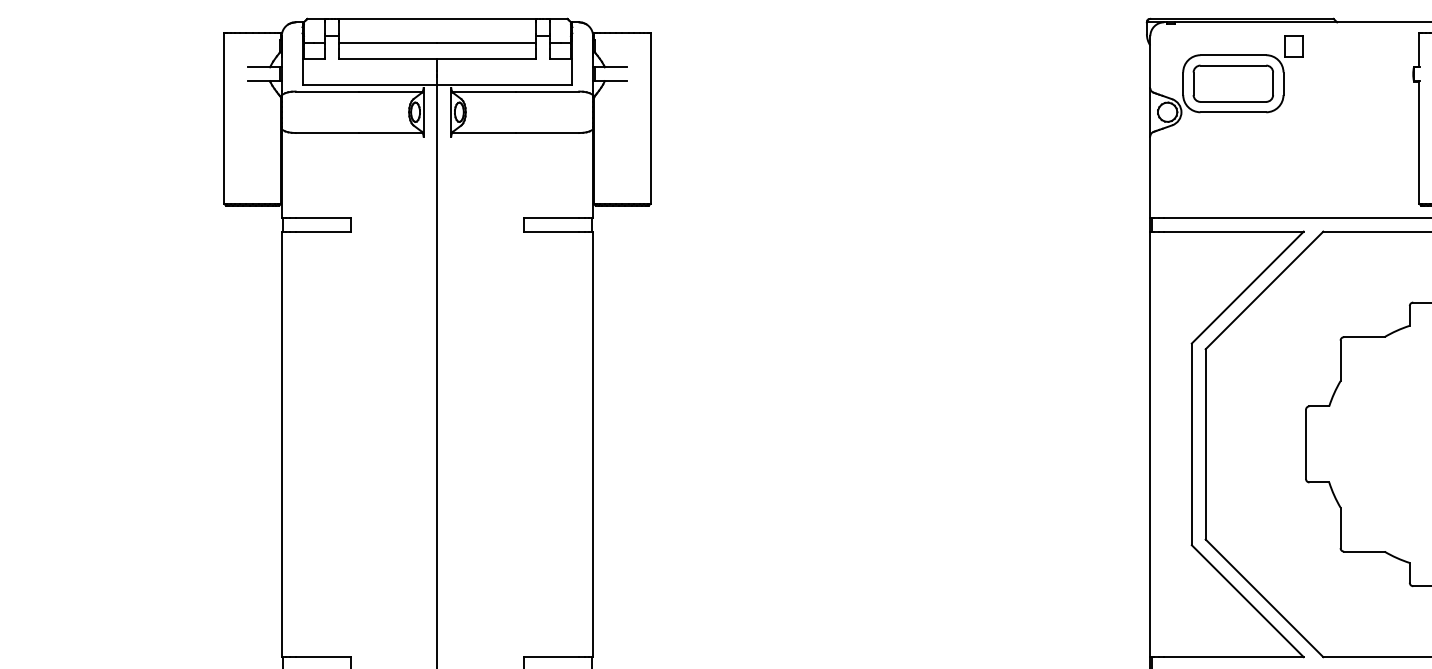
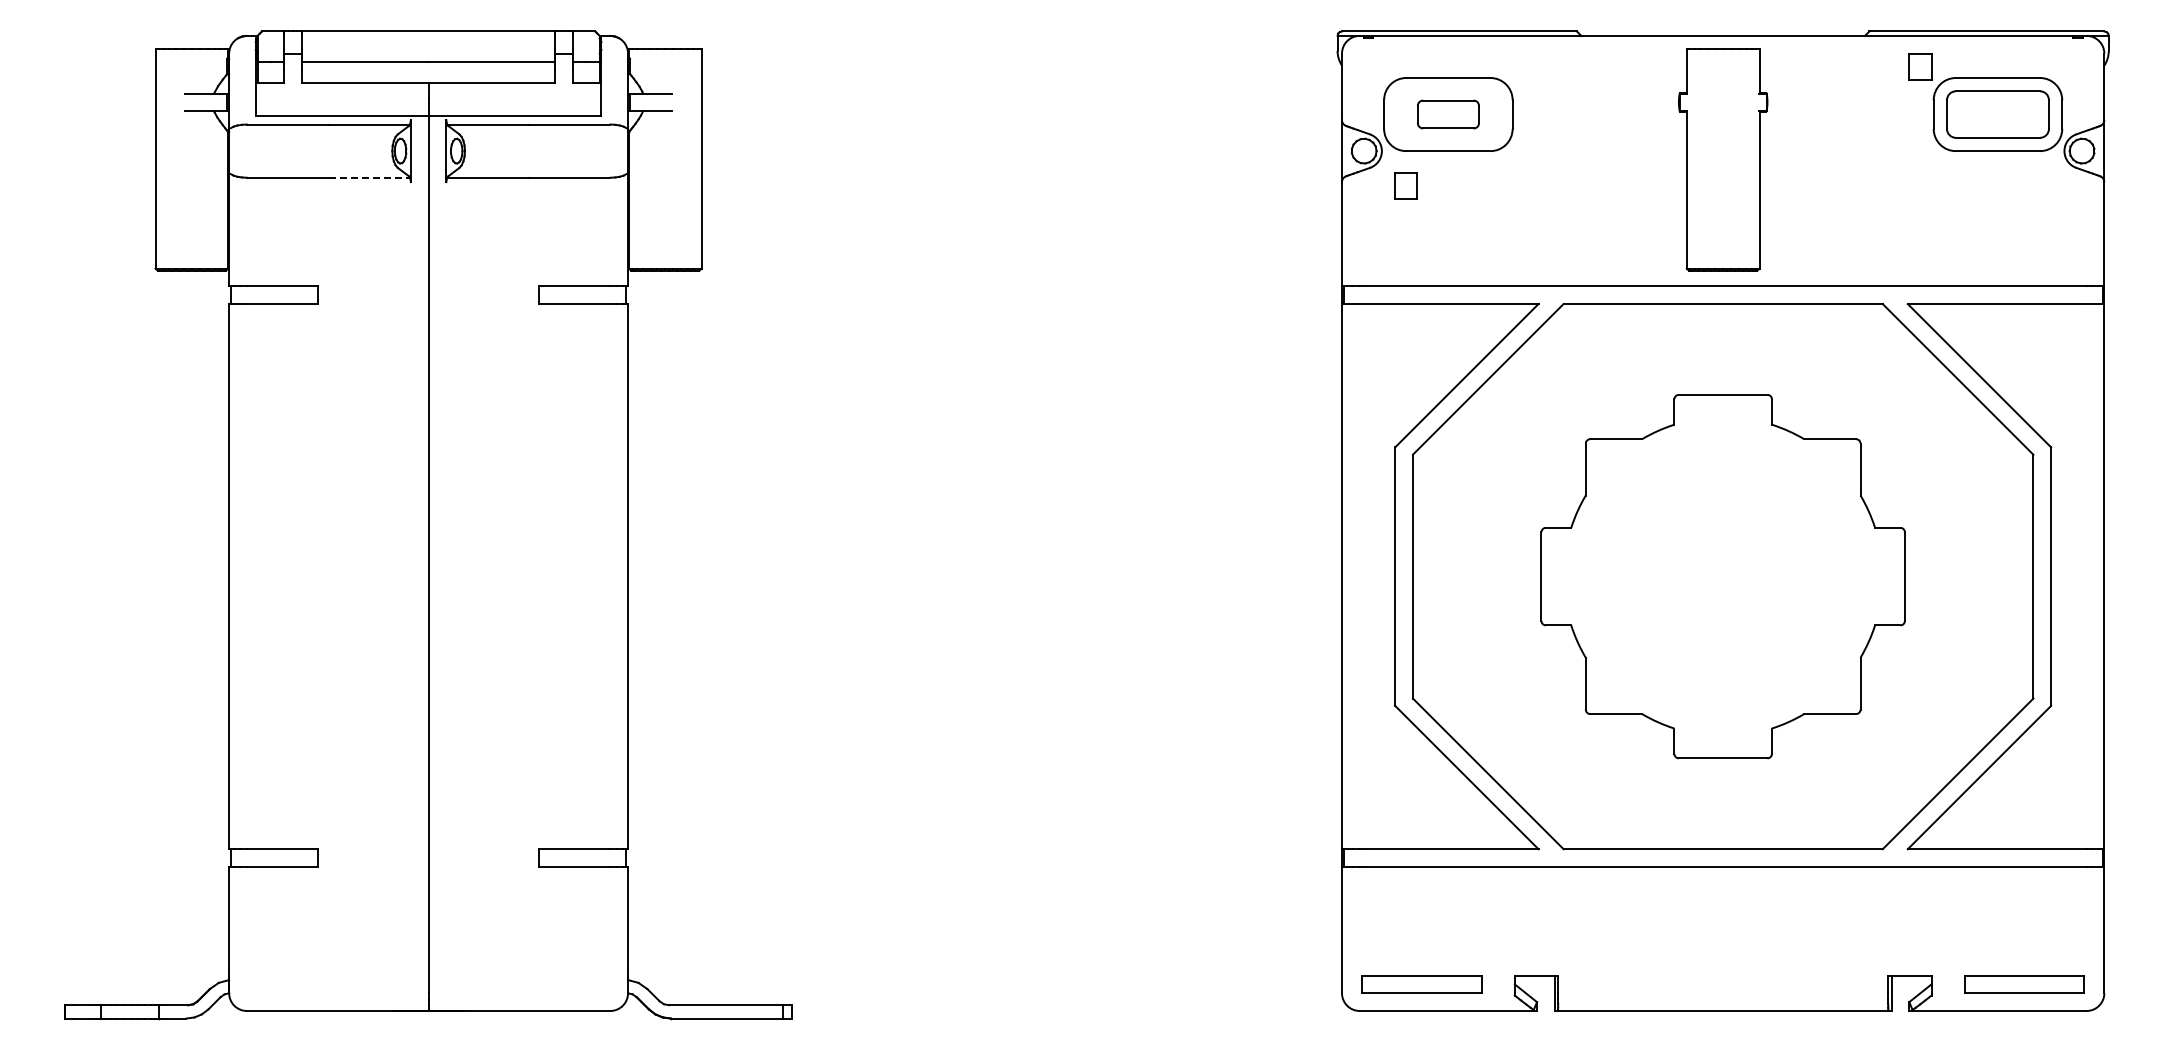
part: (1293, 46) -> (1405, 185), moved
part: (1233, 83) -> (1448, 114), size x0.6
line: (391, 132) -> (369, 177), solid -> dashed

